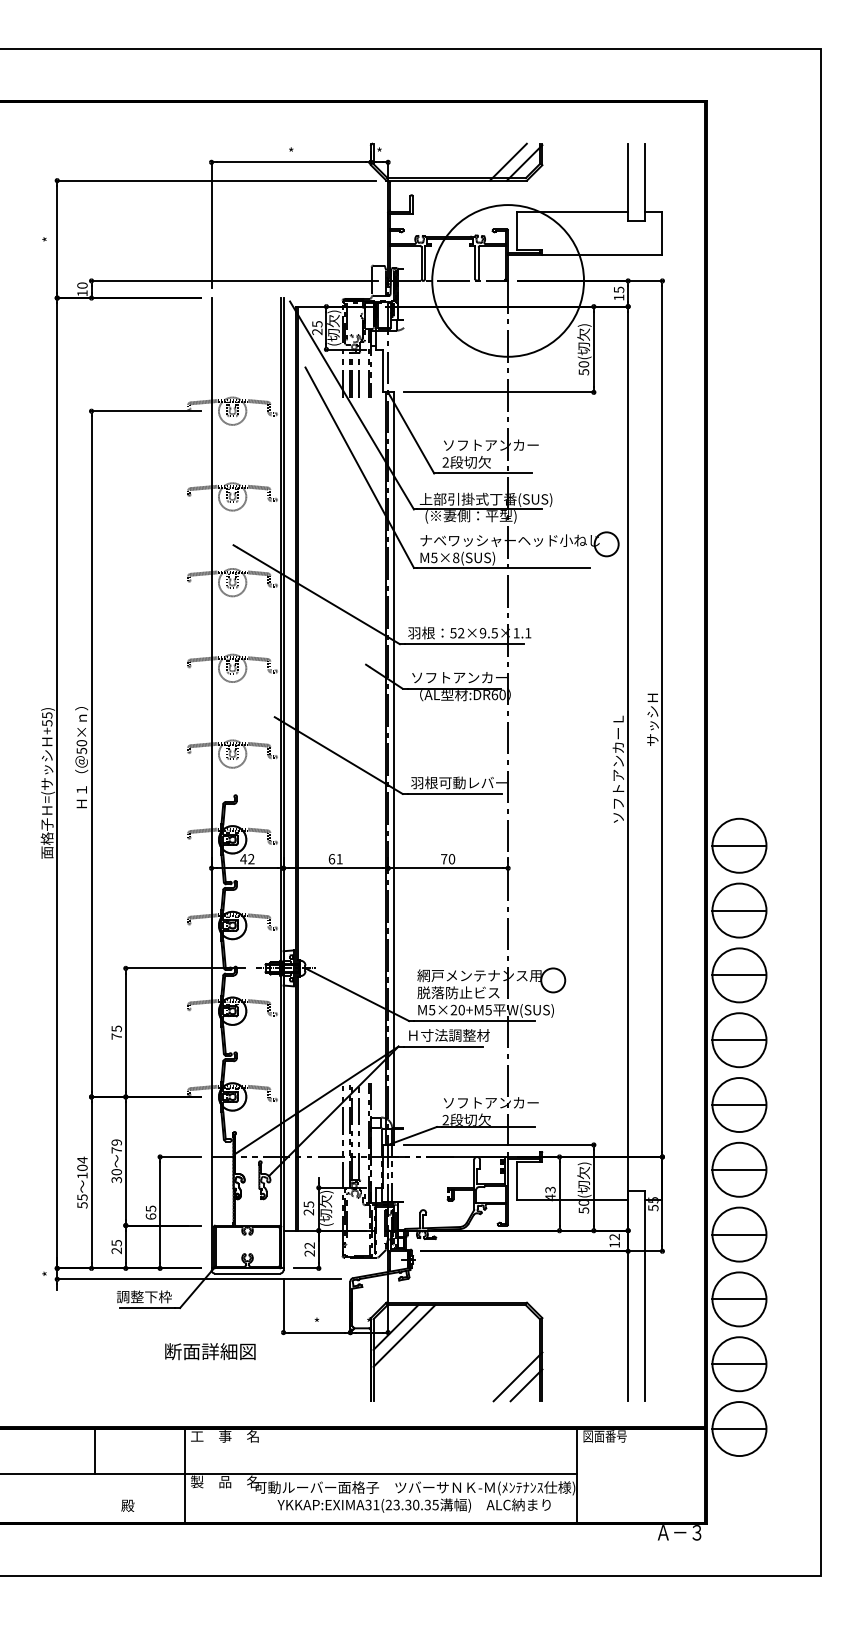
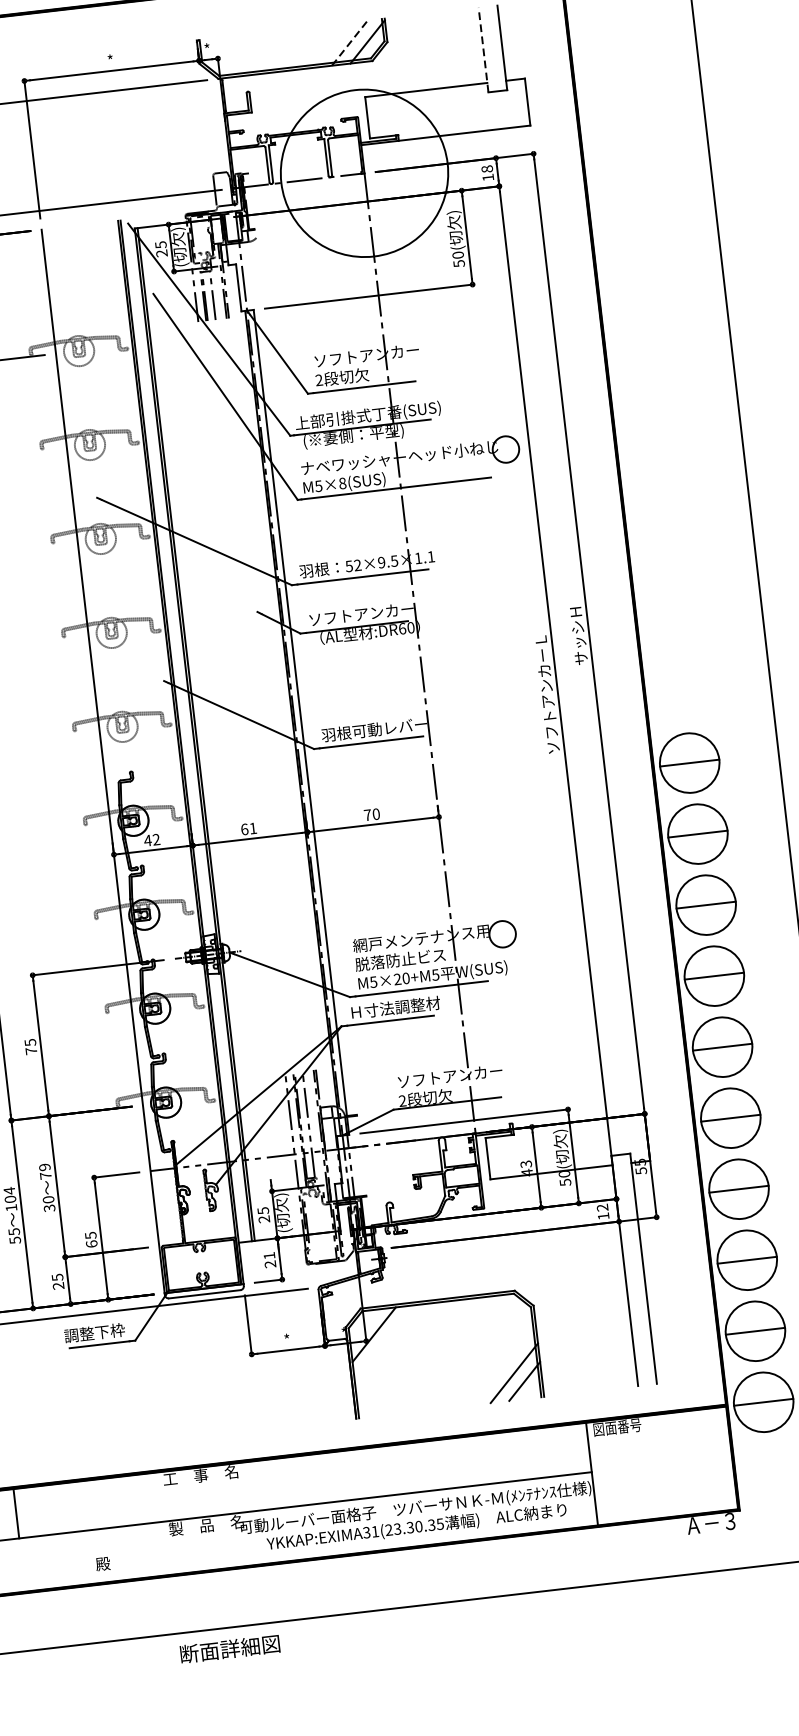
line: (508, 161) -> (349, 42), solid -> dashed
line: (628, 182) -> (483, 50), solid -> dashed
text: (618, 289) -> (486, 168), 15 -> 18
text: (309, 1245) -> (269, 1255), 22 -> 21
line: (404, 1335) -> (384, 1342), removed
text: (210, 1351) -> (230, 1648), moved
line: (95, 1451) -> (16, 1513), moved
line: (185, 1475) -> (162, 1523), removed

